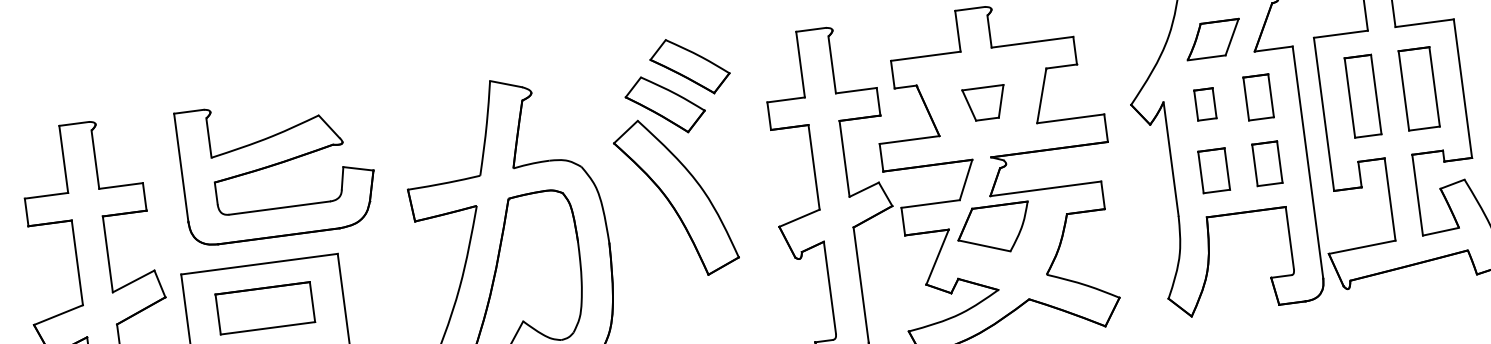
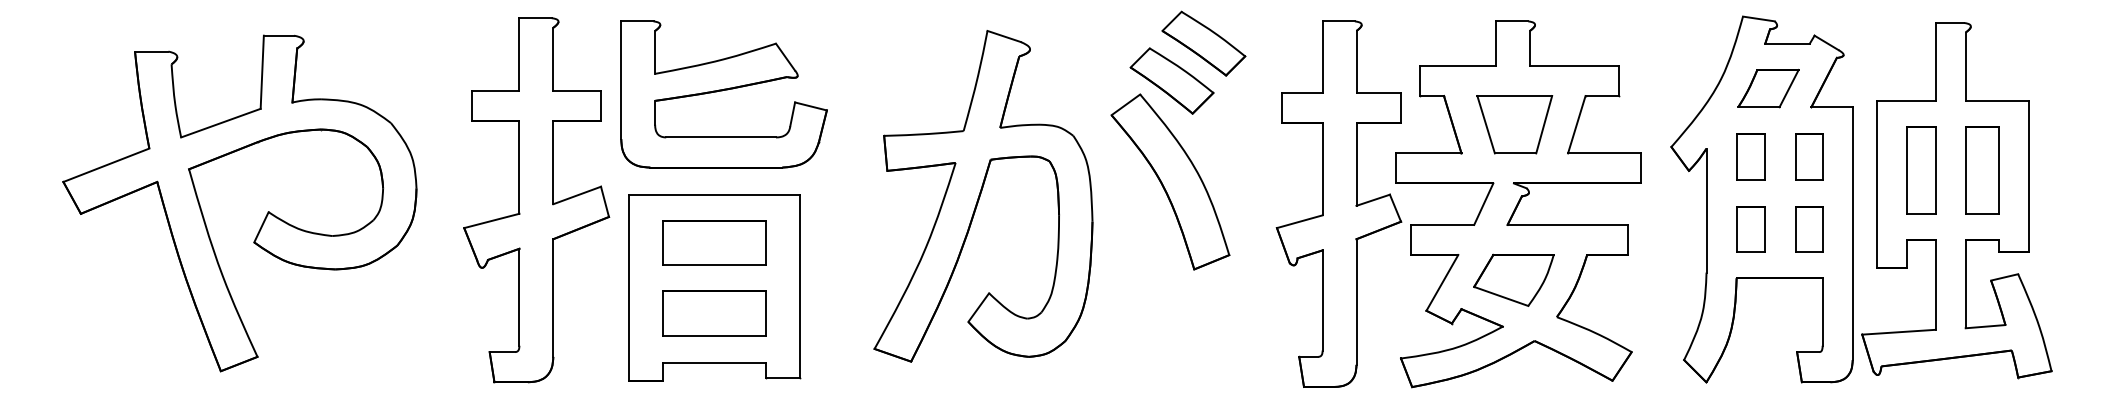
part: (984, 103) -> (1514, 124), size x1.67
part: (1204, 104) -> (1750, 156), size x1.43
part: (276, 168) -> (723, 94), moved
part: (993, 228) -> (1513, 279), moved

